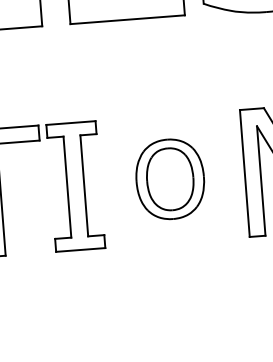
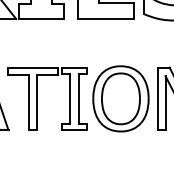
part: (169, 178) -> (120, 98), size x1.67

